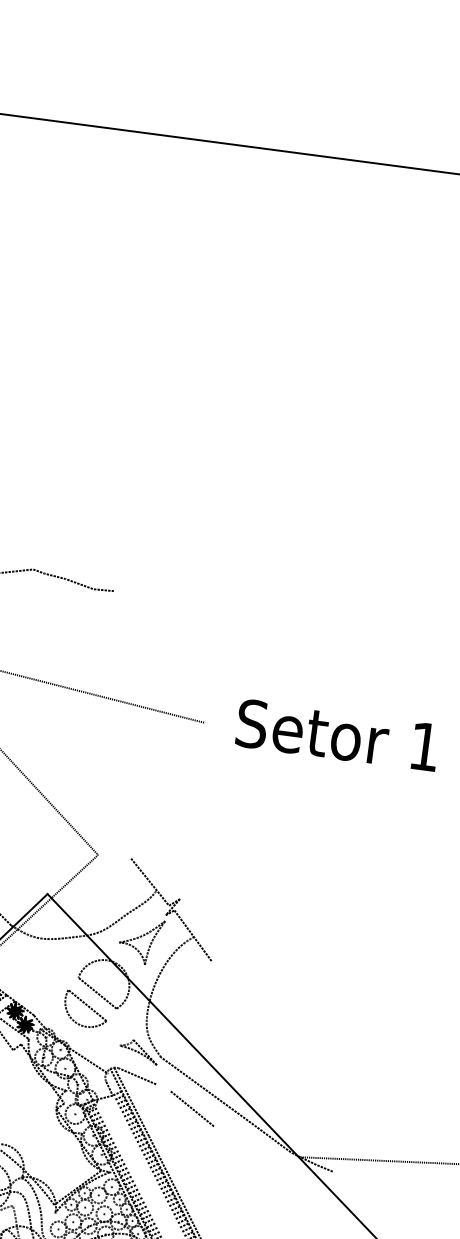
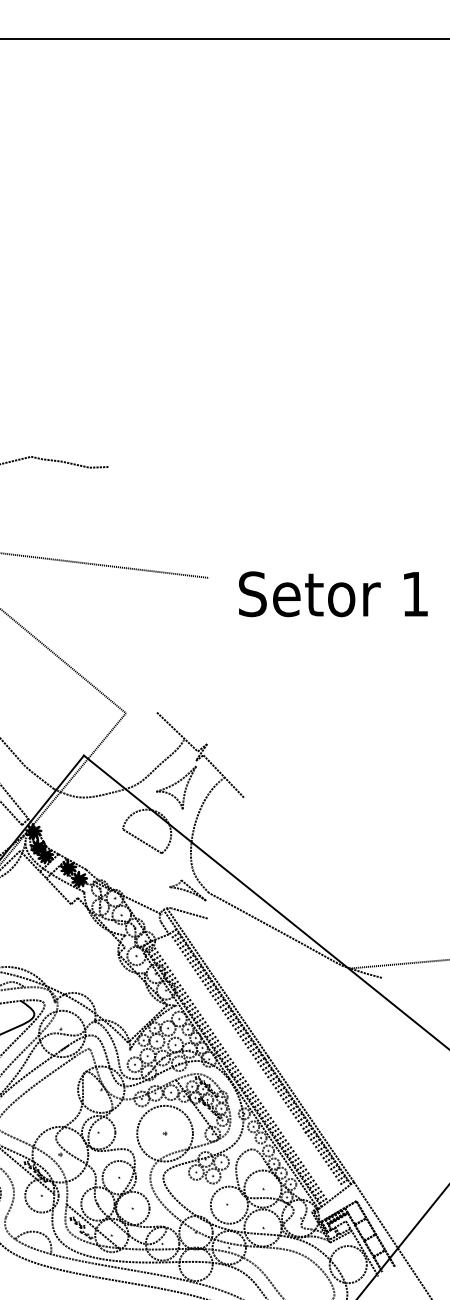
text: (337, 735) -> (333, 594), moved
part: (85, 1009) -> (133, 857), removed
line: (192, 1108) -> (244, 936), removed

